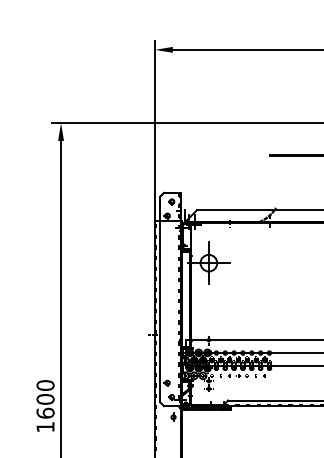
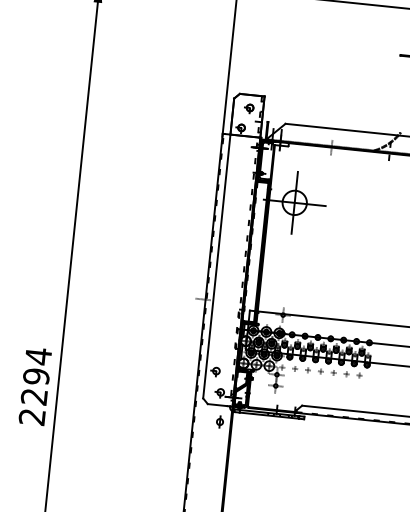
text: (45, 405) -> (35, 385), 1600 -> 2294

